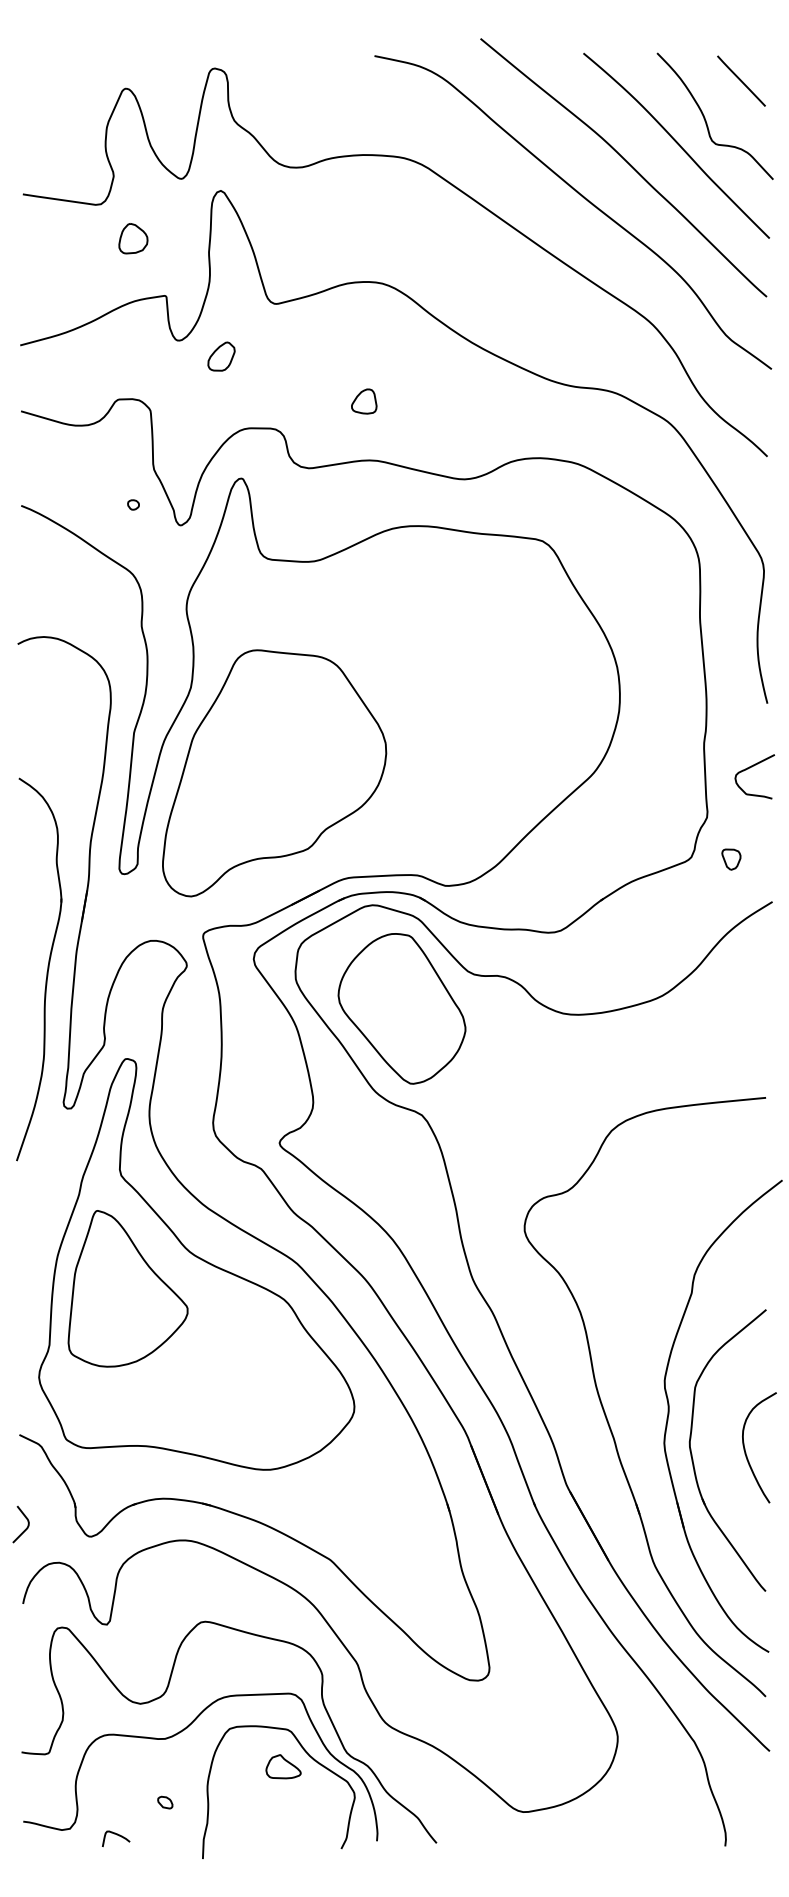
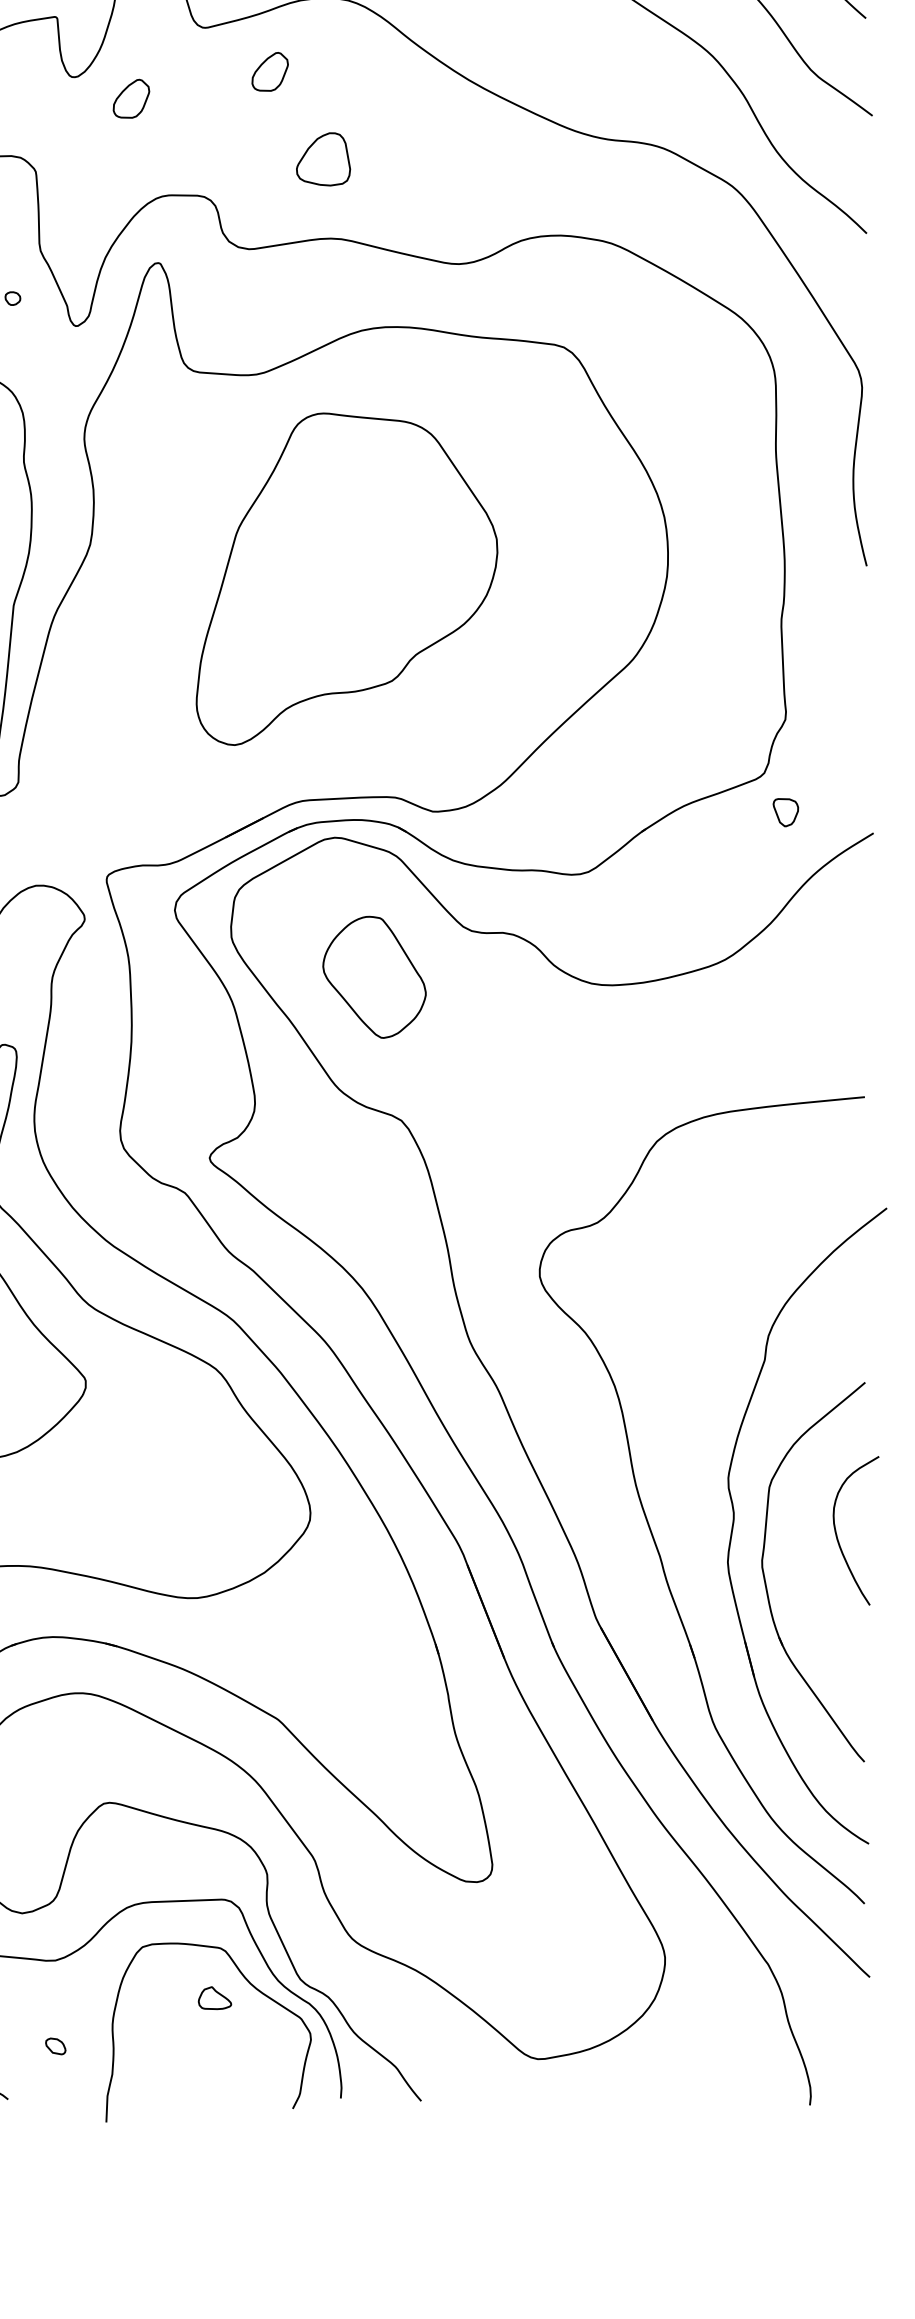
part: (324, 336) -> (270, 71), added
part: (364, 401) -> (324, 159), size x1.6
curve: (750, 768) -> (843, 653), removed
part: (274, 773) -> (346, 579), moved
part: (731, 859) -> (786, 812), moved
part: (401, 1008) -> (373, 976), size x0.6
curve: (746, 1452) -> (838, 1537), moved
part: (283, 1766) -> (214, 1997), size x0.7

